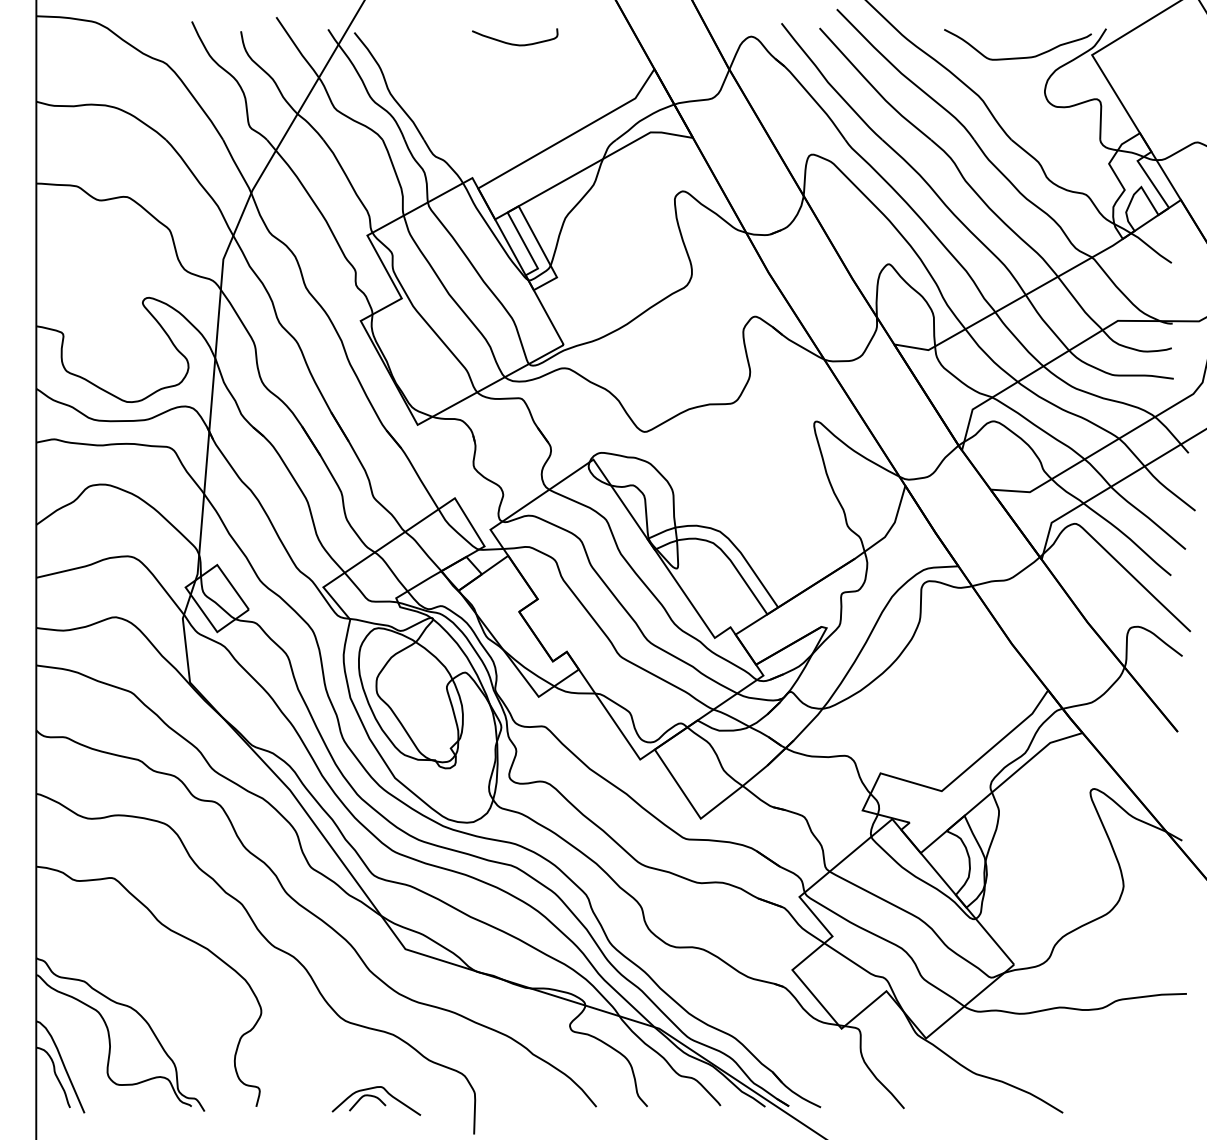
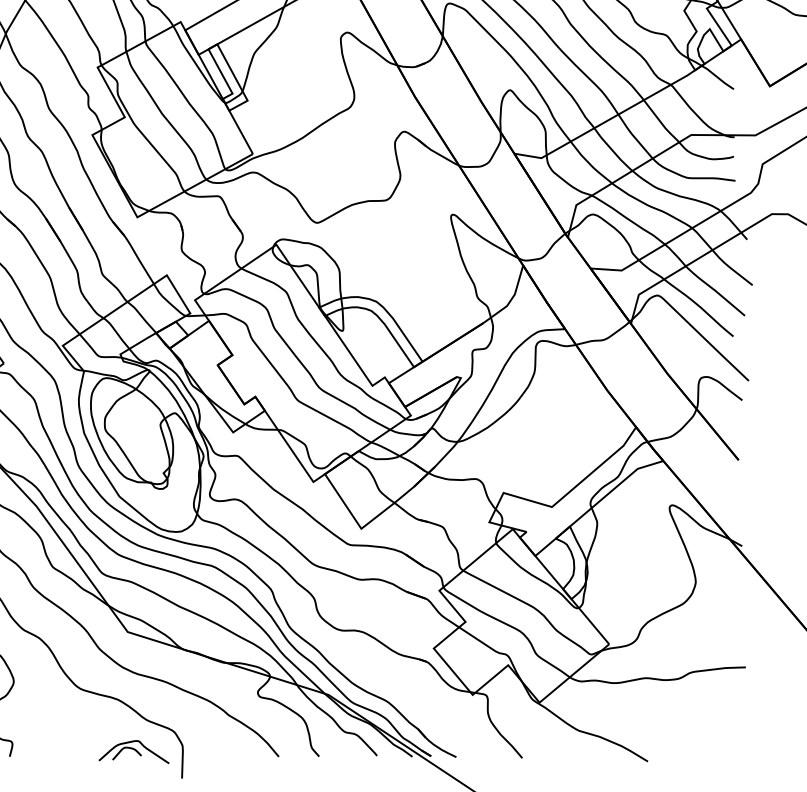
part: (376, 1100) -> (134, 751), moved

